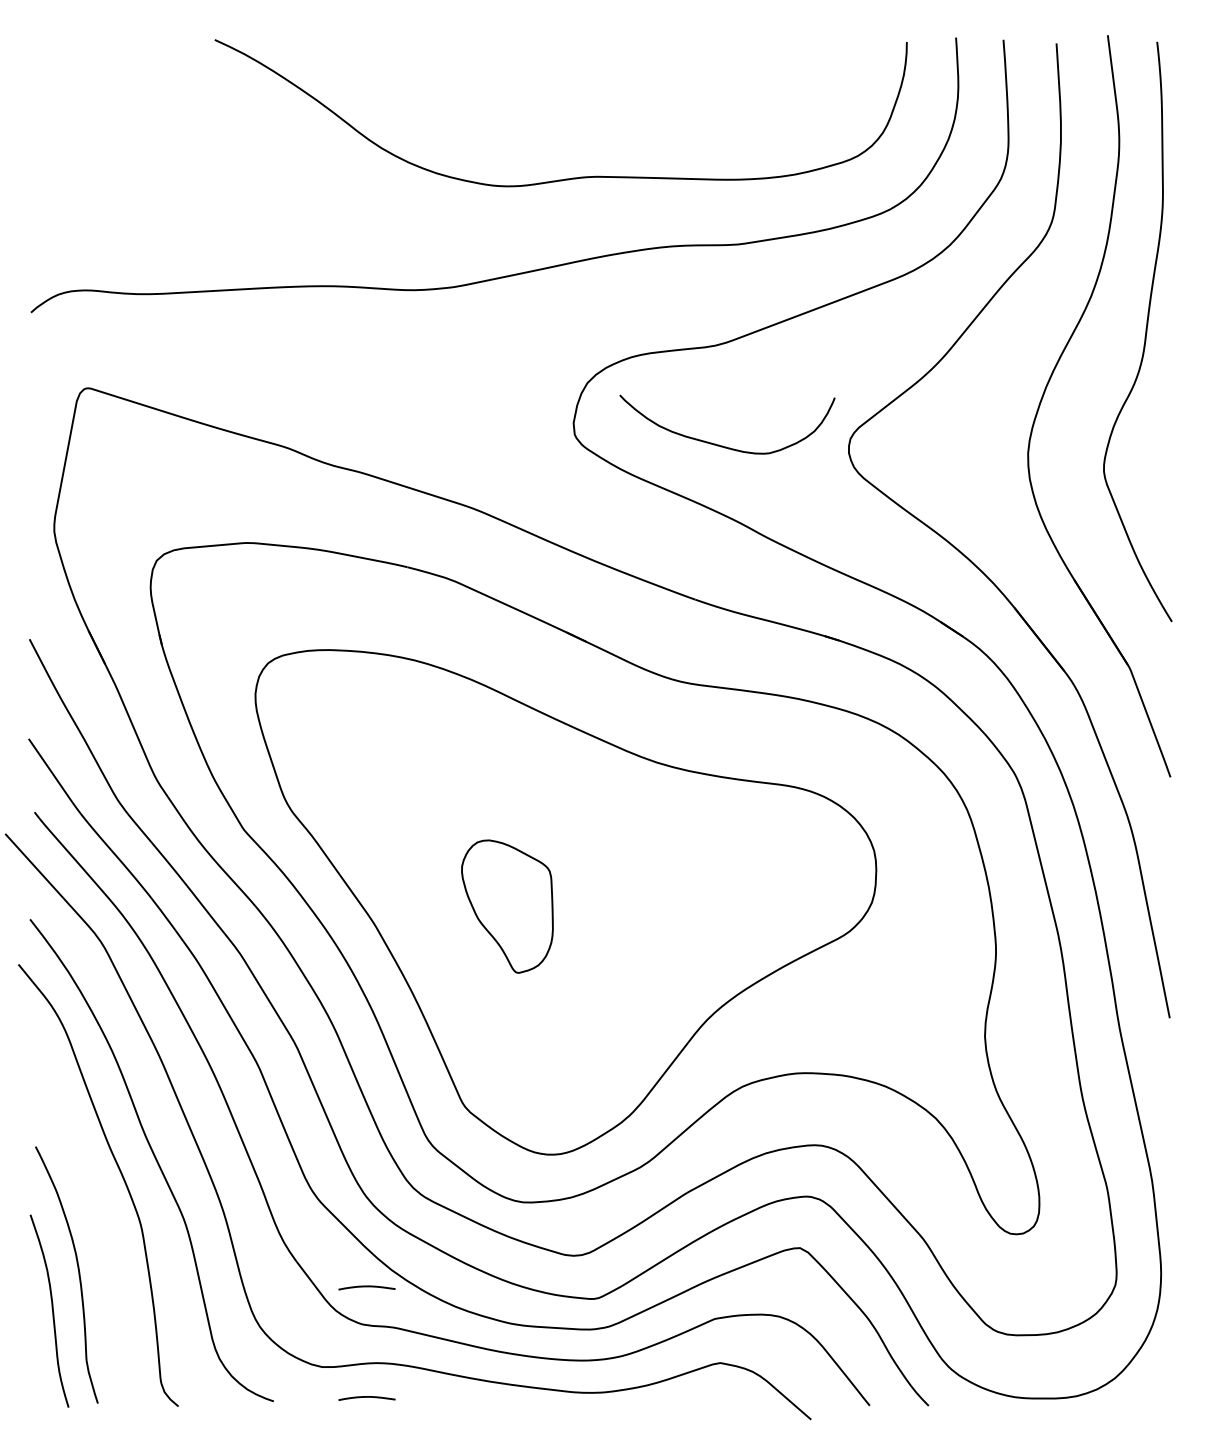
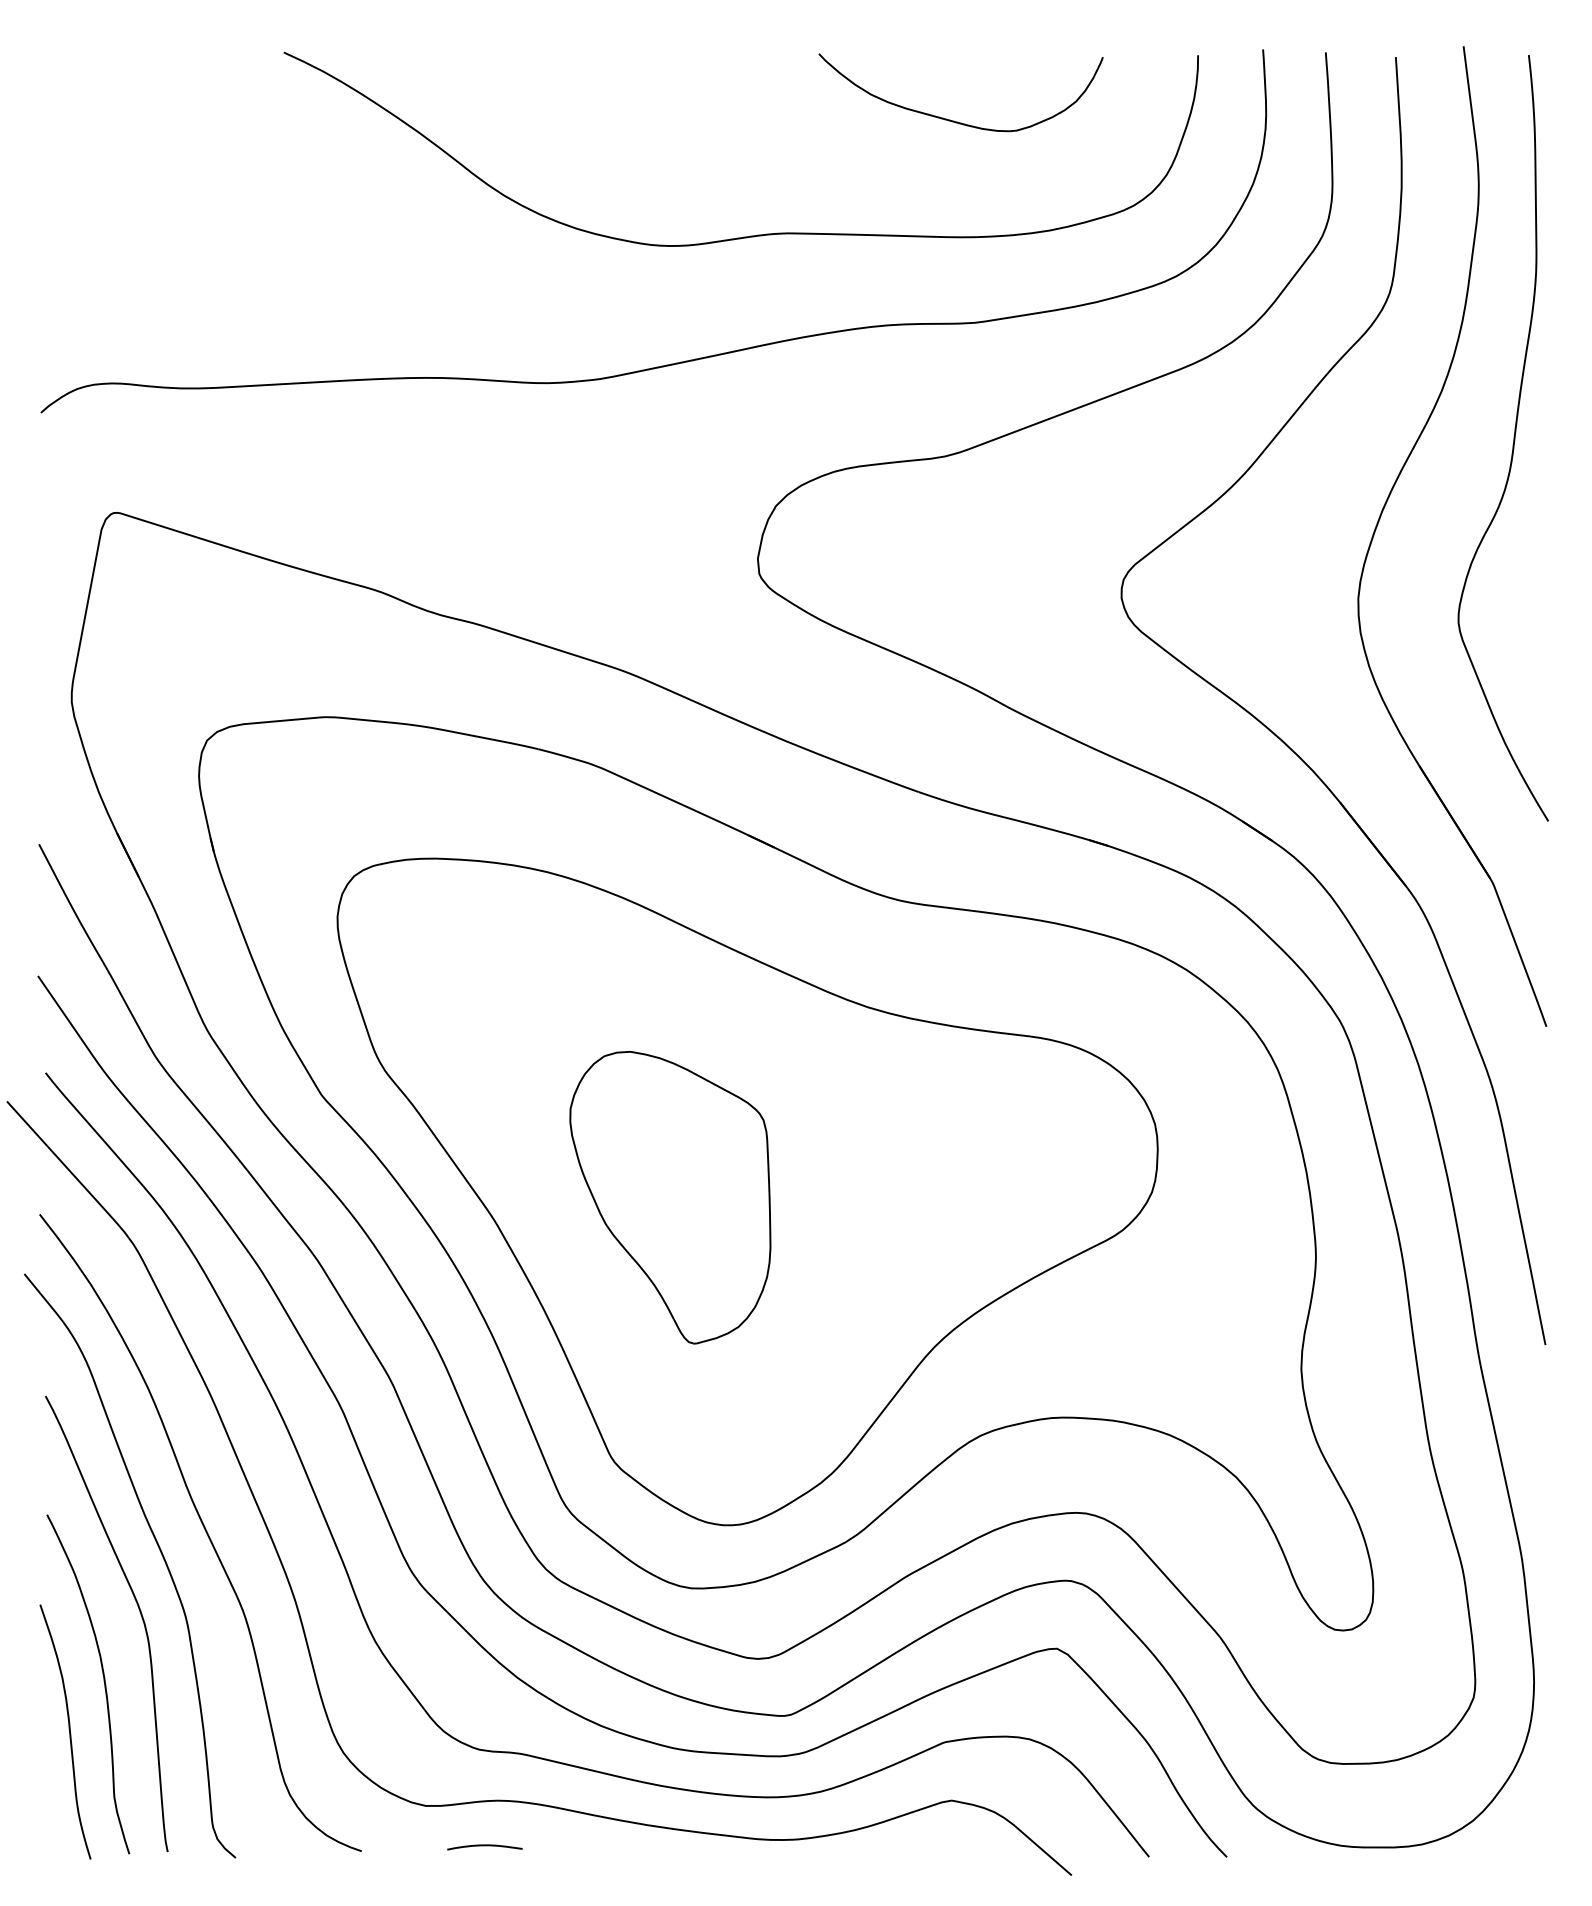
curve: (719, 444) -> (950, 119), moved
part: (507, 906) -> (670, 1197), size x1.67
curve: (105, 1220) -> (139, 1612), added
curve: (366, 1287) -> (484, 1700), removed

